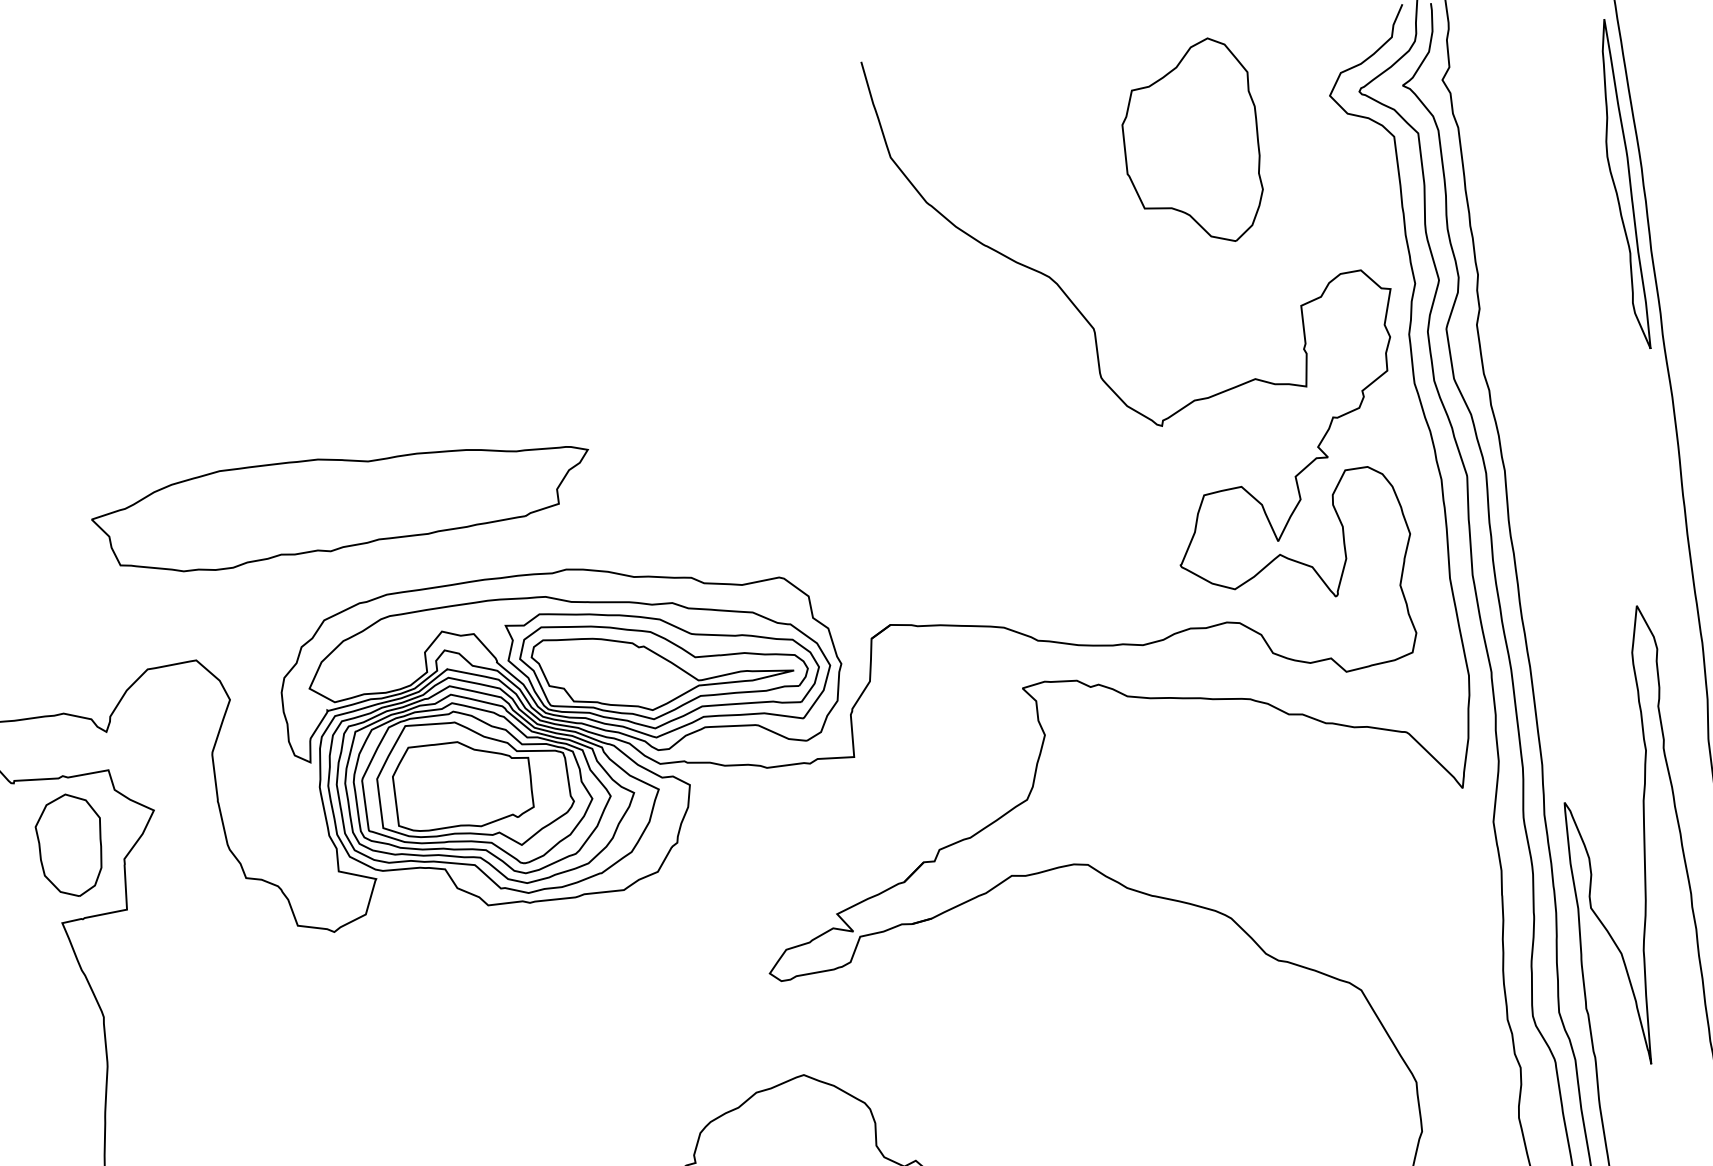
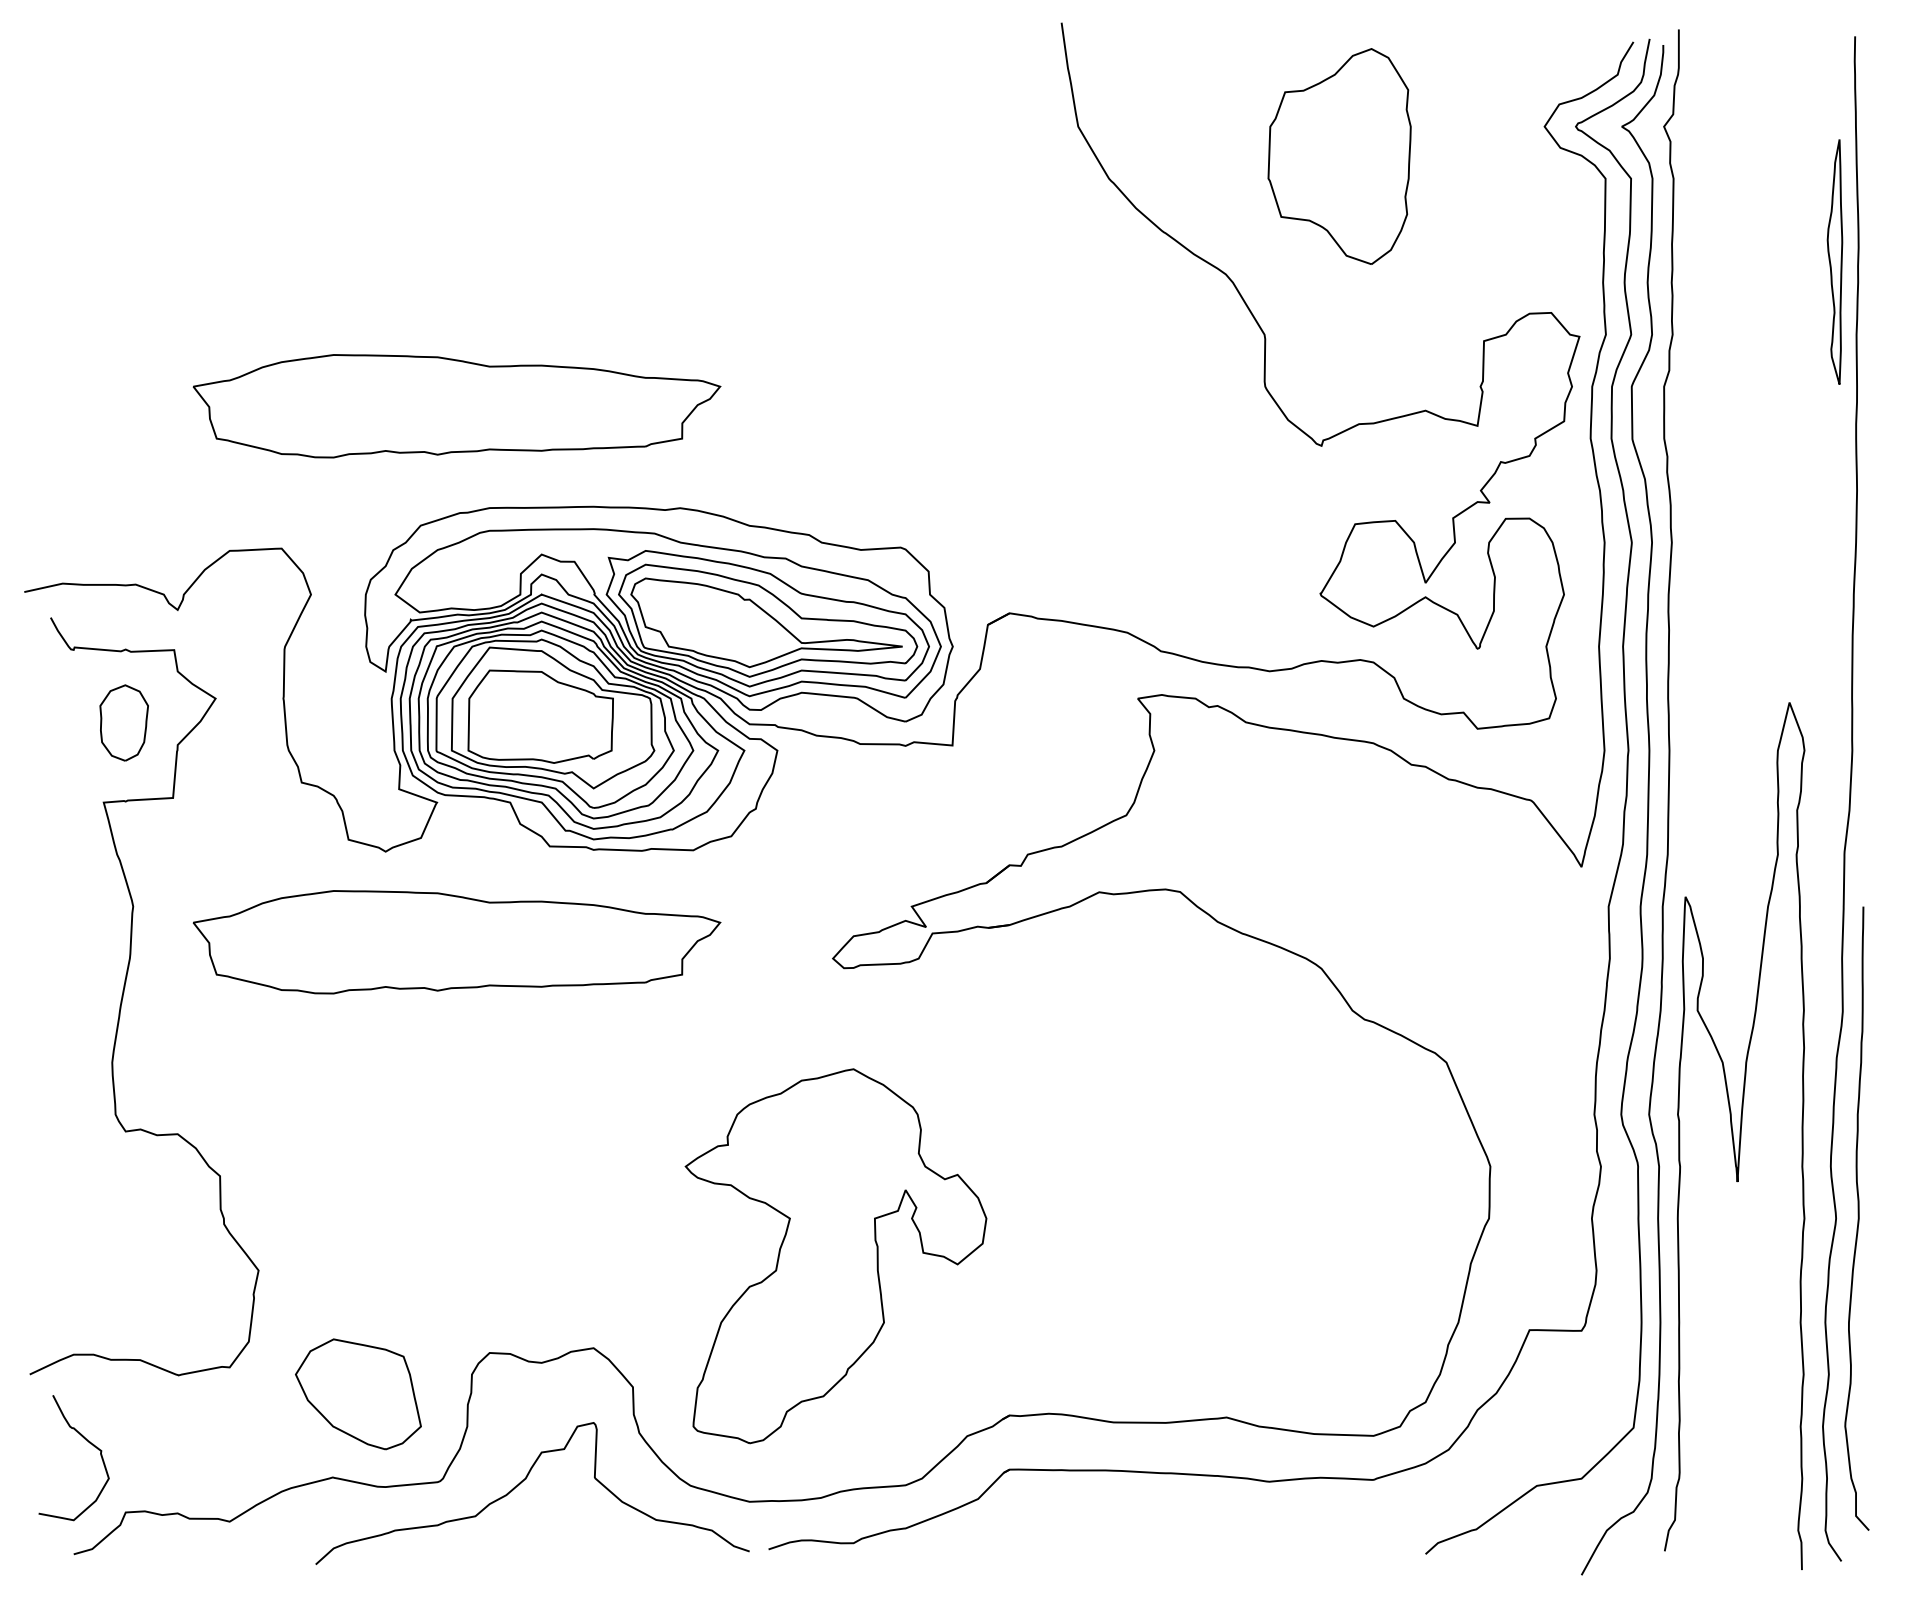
part: (1191, 143) -> (1339, 156), moved
part: (1620, 184) -> (1834, 261), size x0.7
part: (71, 844) -> (124, 722), size x0.7
part: (413, 1008) -> (456, 942), added

